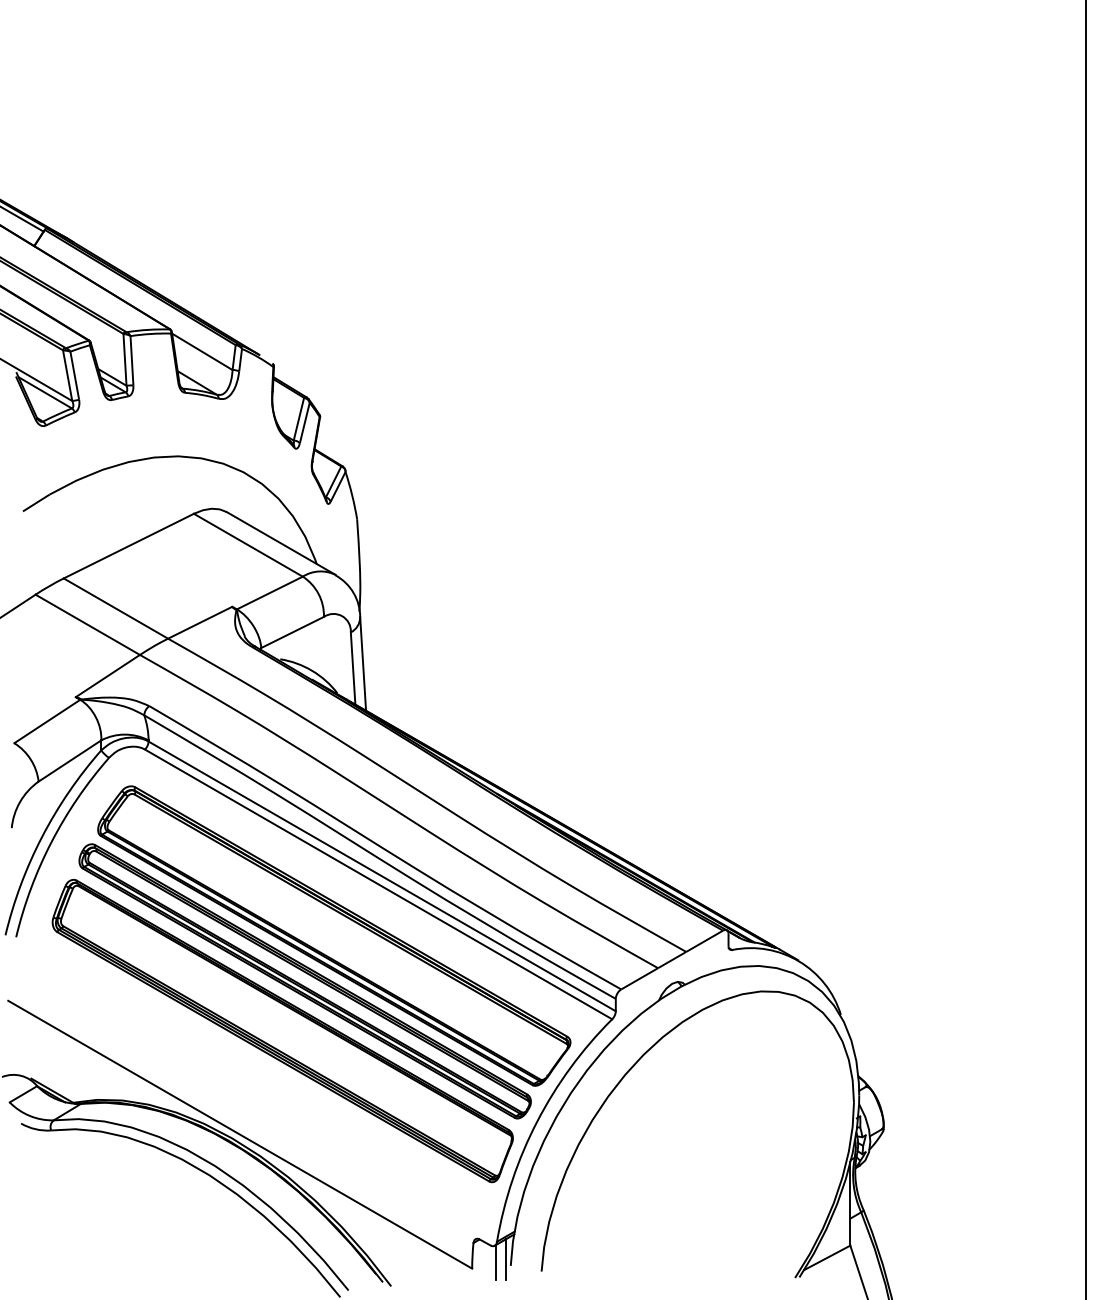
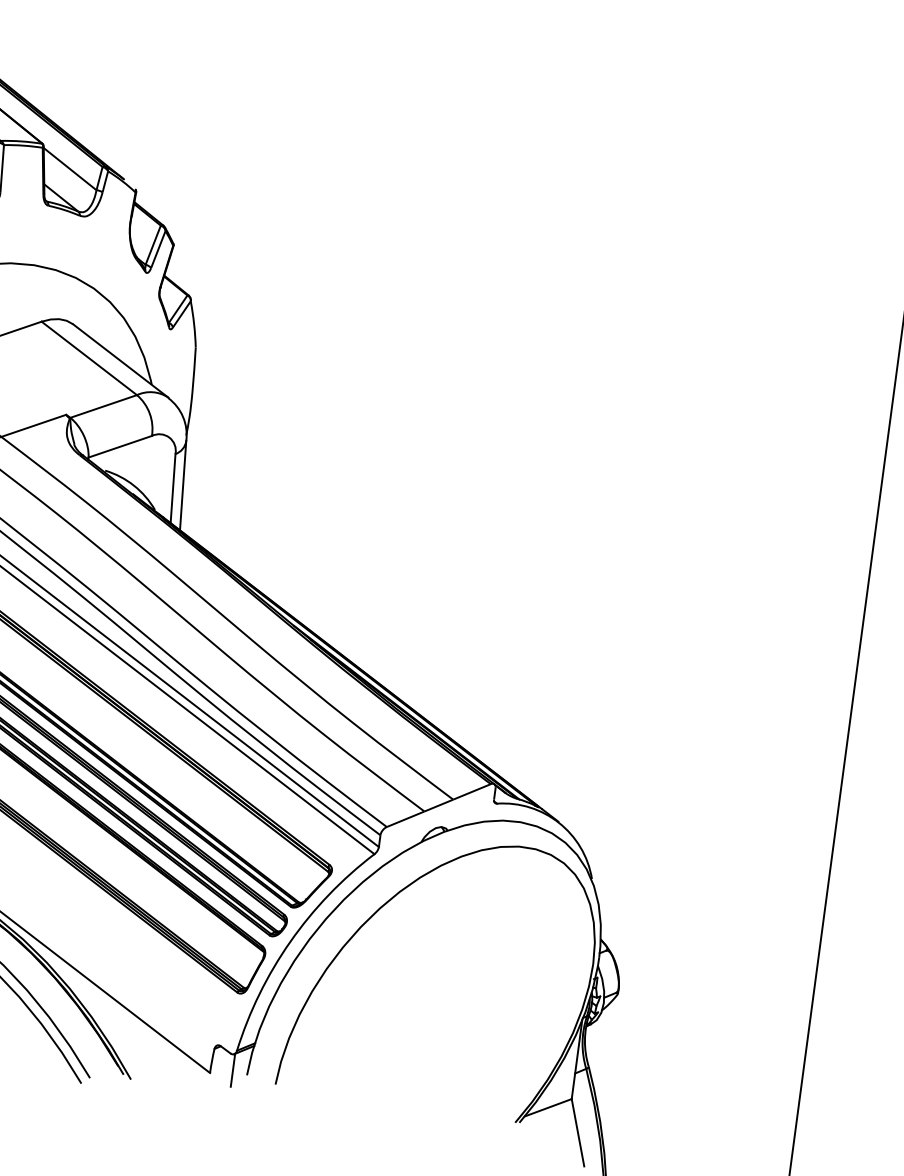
line: (506, 1259) -> (243, 1068), removed

